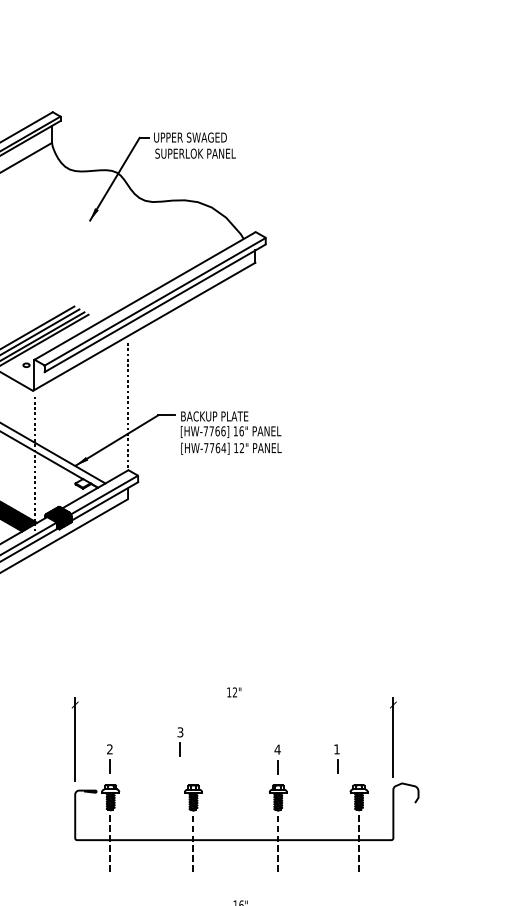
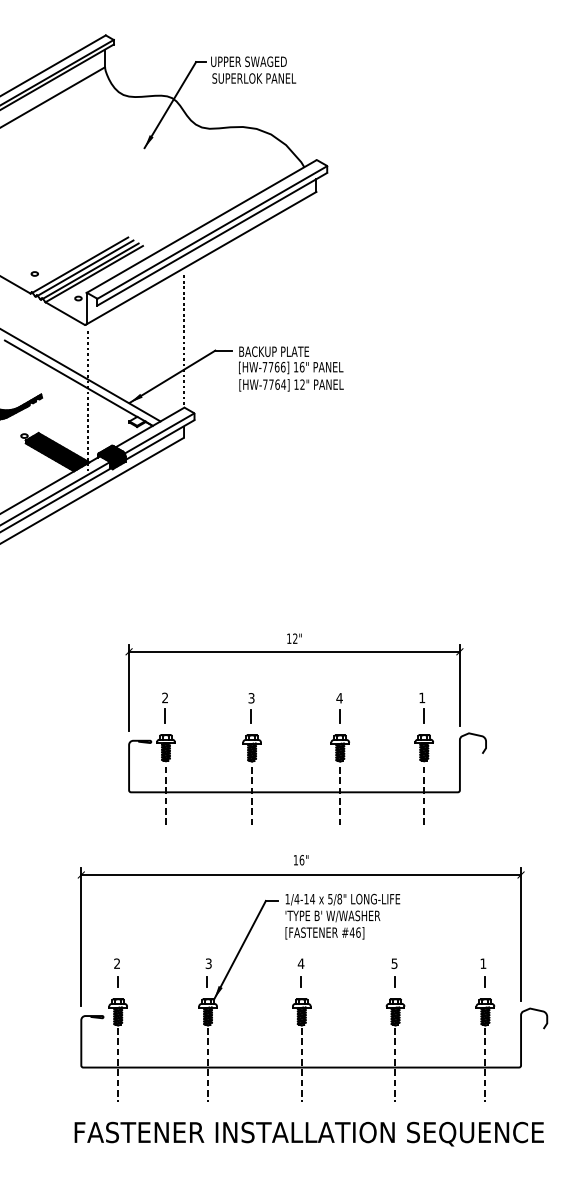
line: (234, 704) -> (294, 651), added
part: (180, 742) -> (251, 708), moved
part: (337, 758) -> (422, 707), moved

